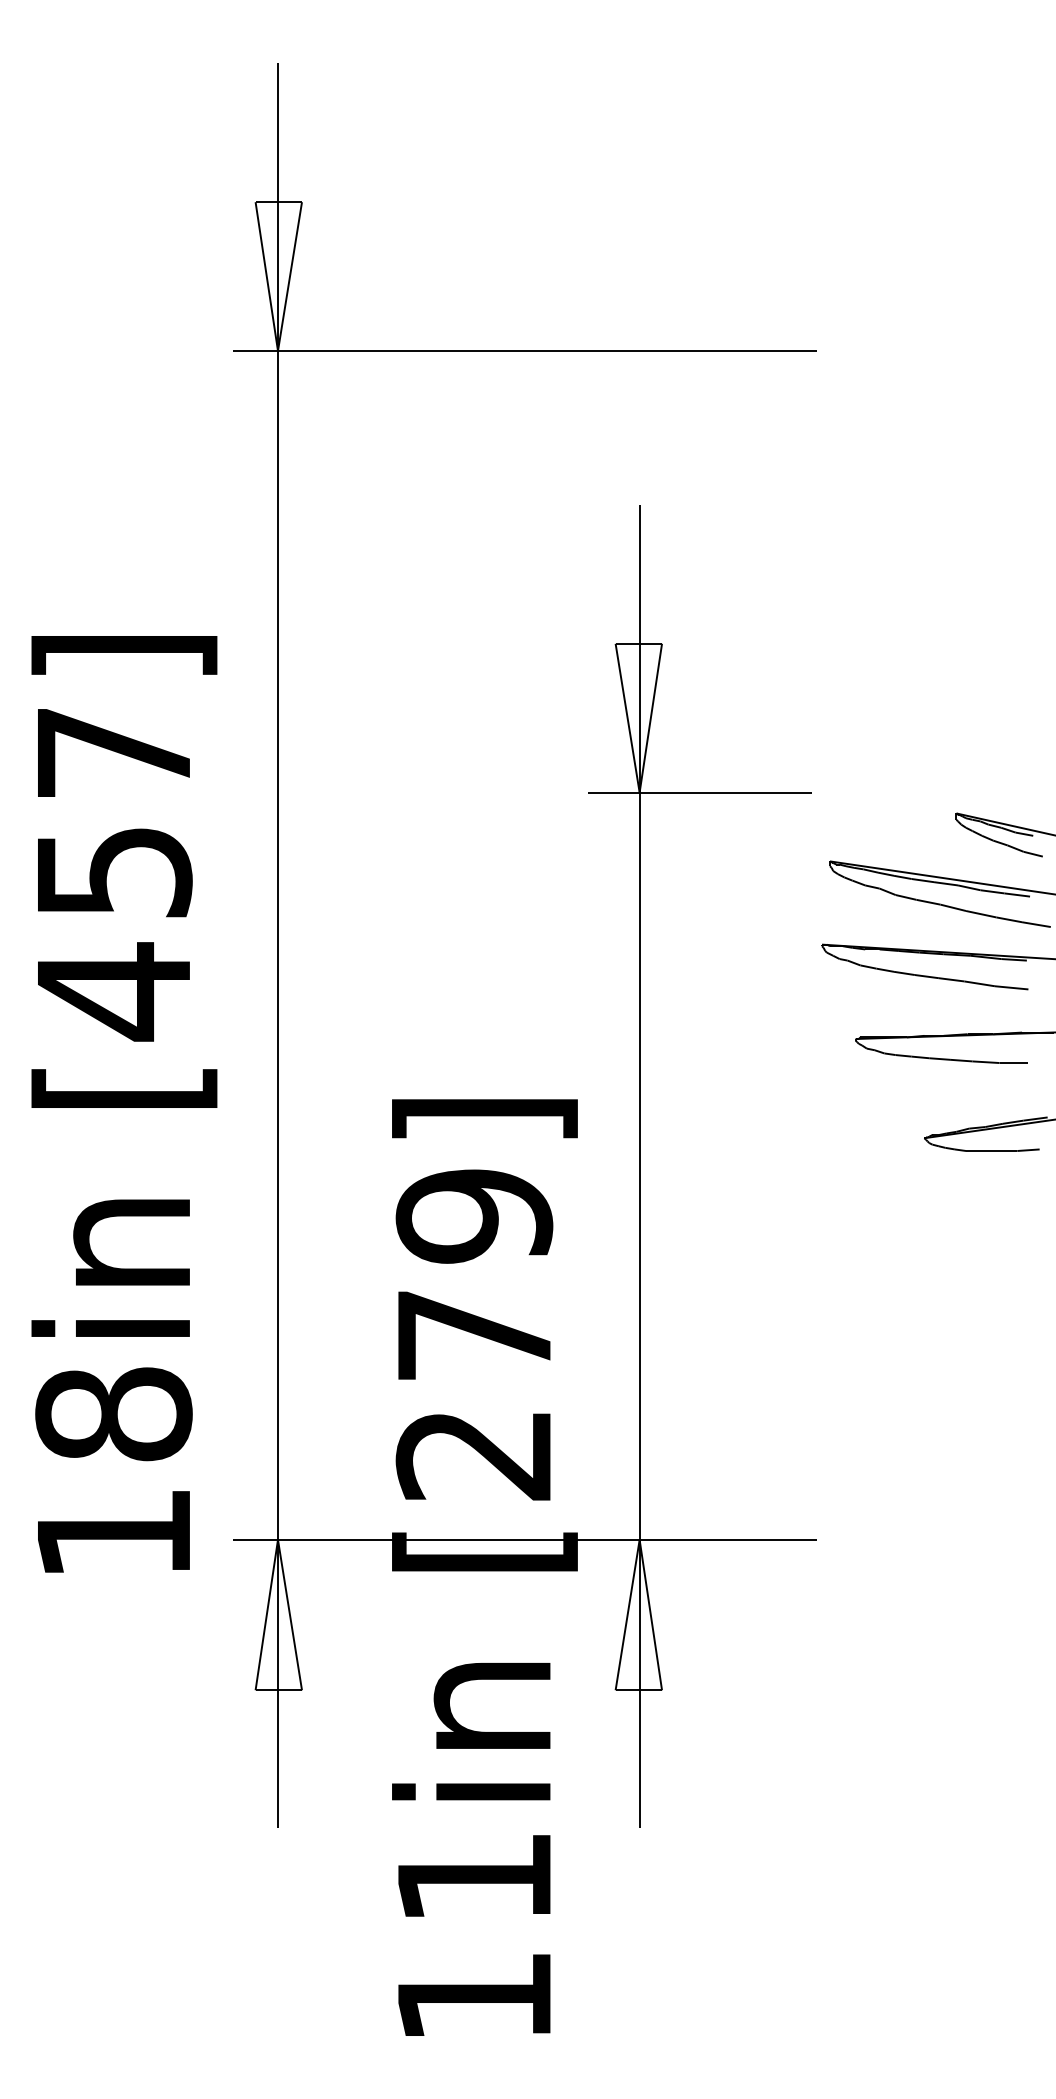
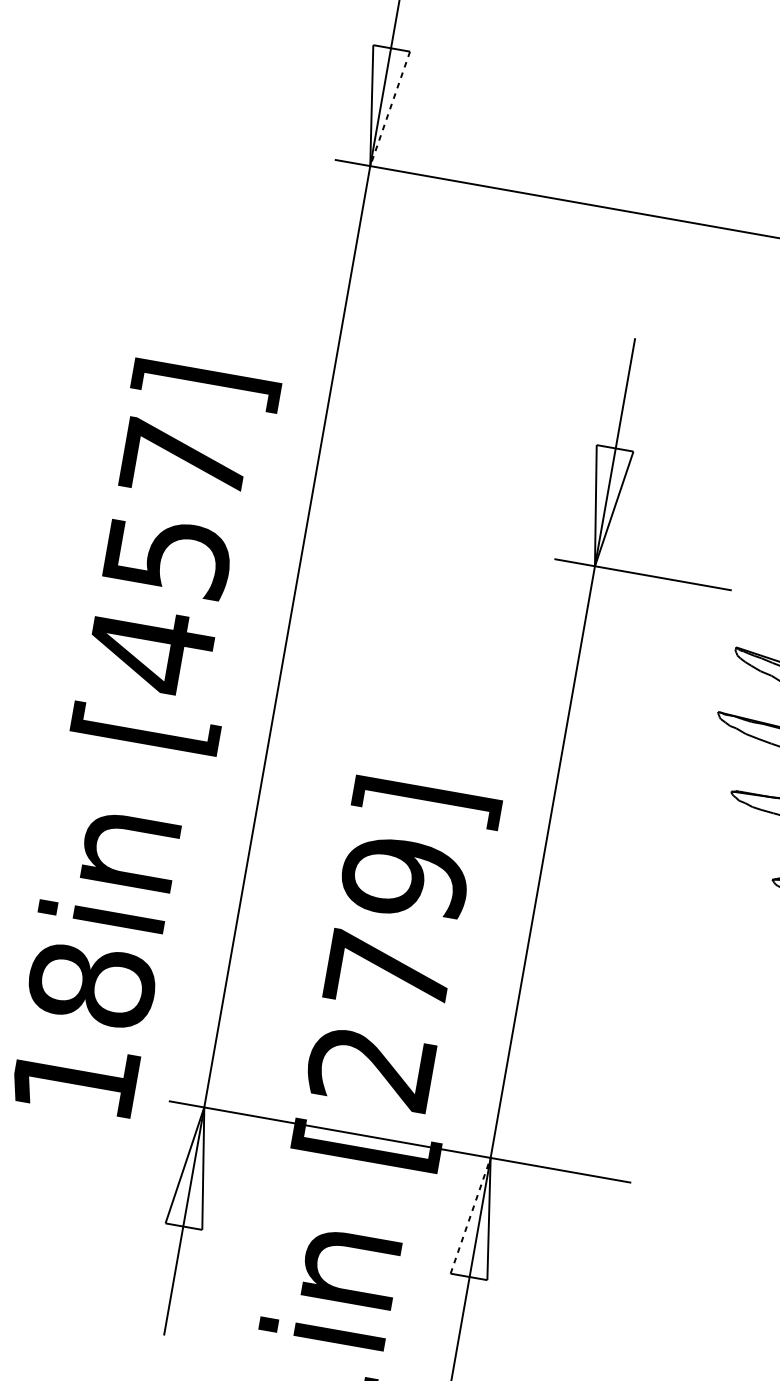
line: (289, 277) -> (389, 109), solid -> dashed
line: (627, 1614) -> (470, 1215), solid -> dashed

